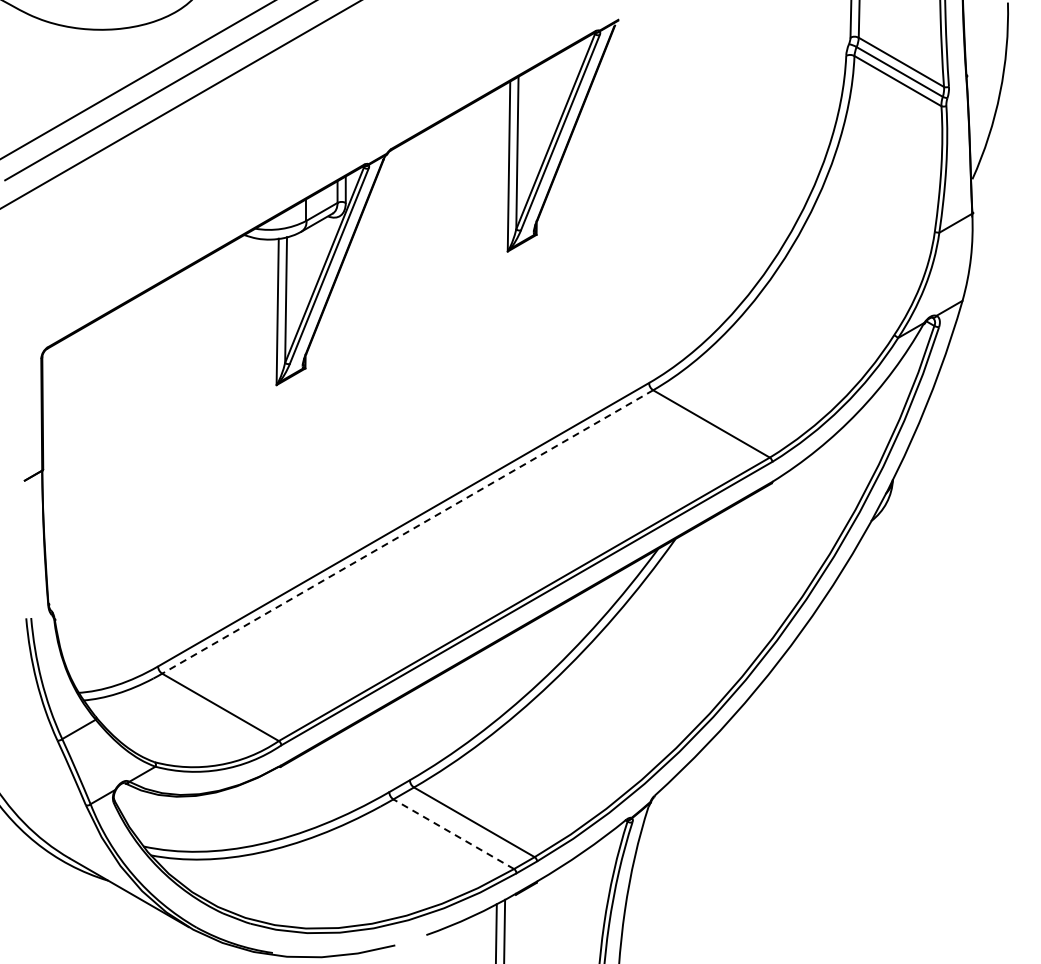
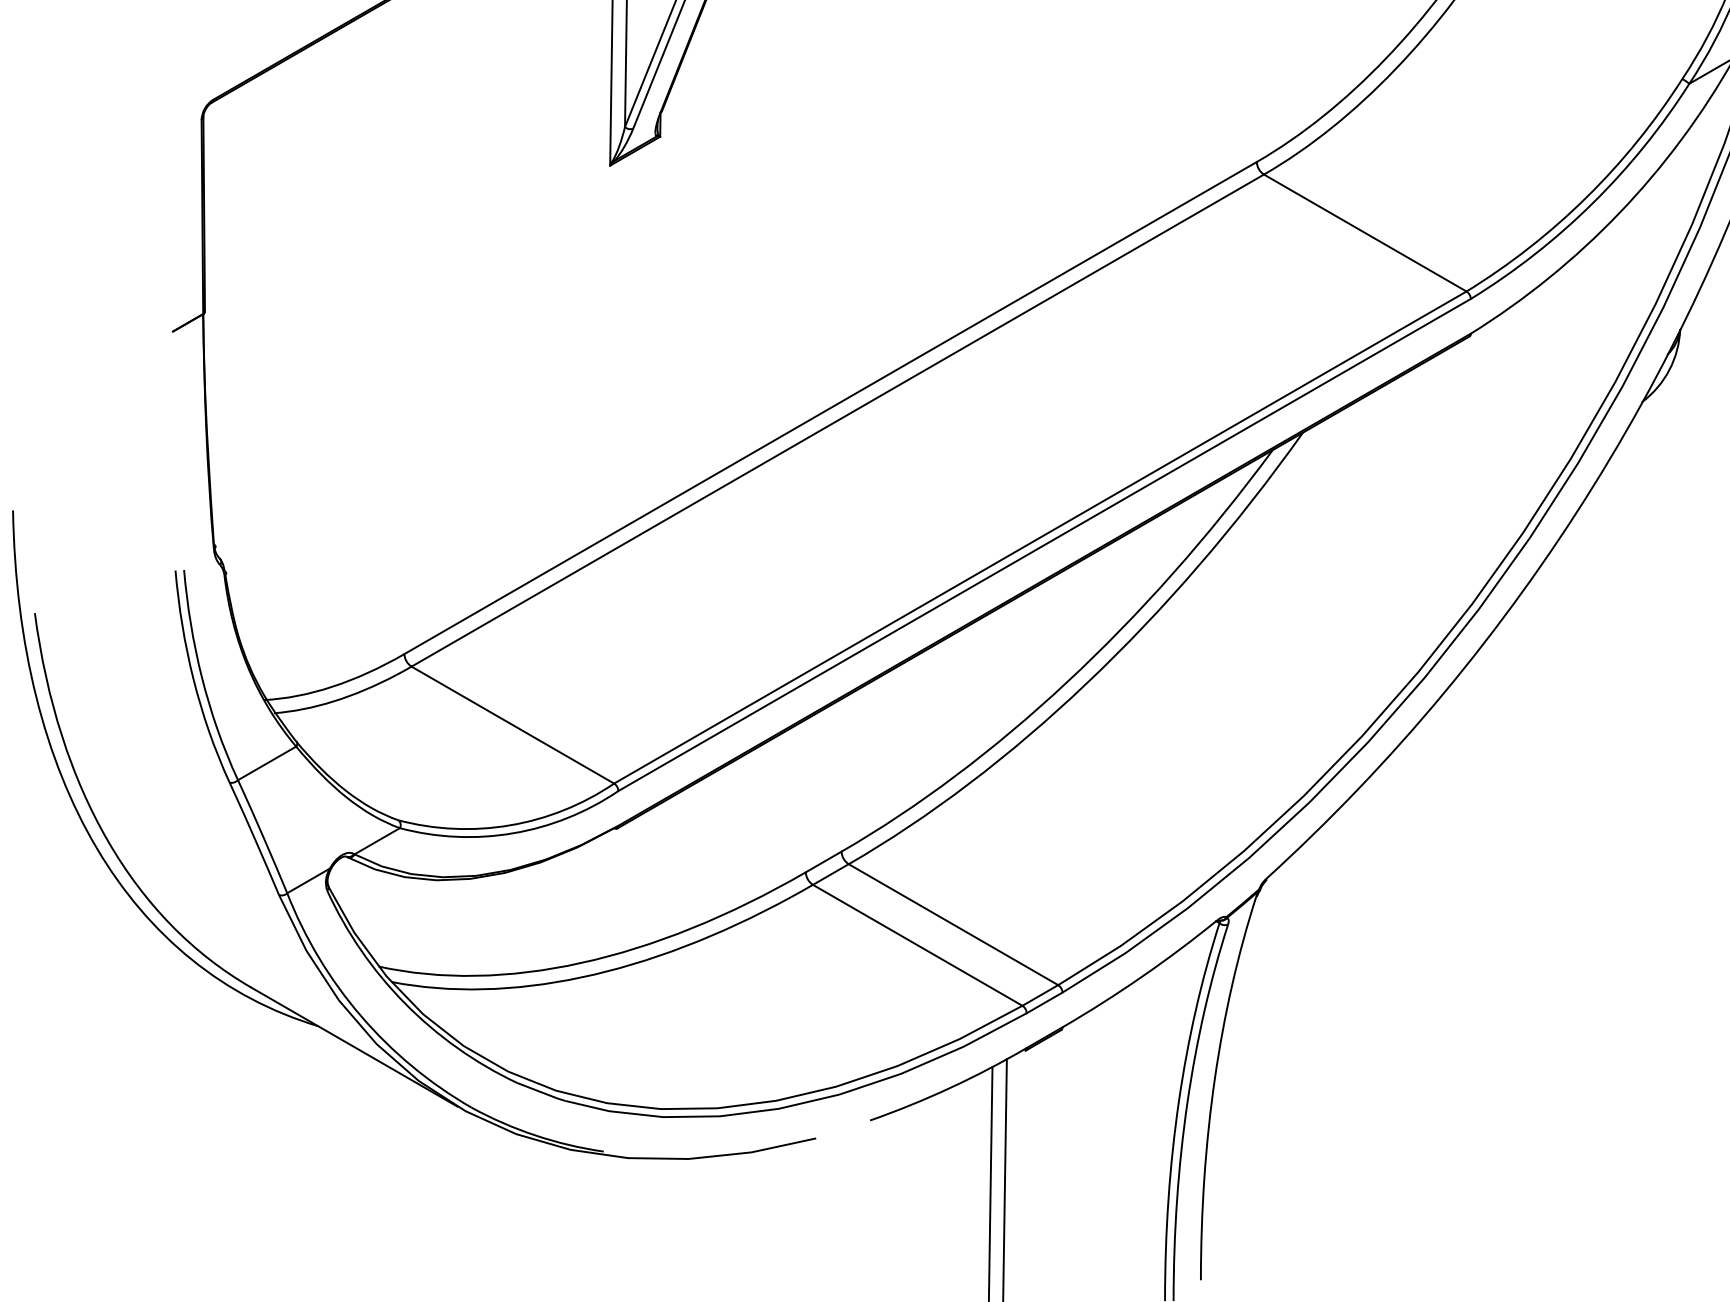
line: (407, 532) -> (837, 421), dashed -> solid
line: (453, 834) -> (917, 945), dashed -> solid

